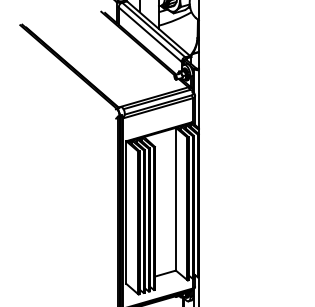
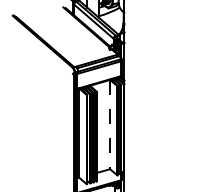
line: (176, 199) -> (110, 124), solid -> dashed

